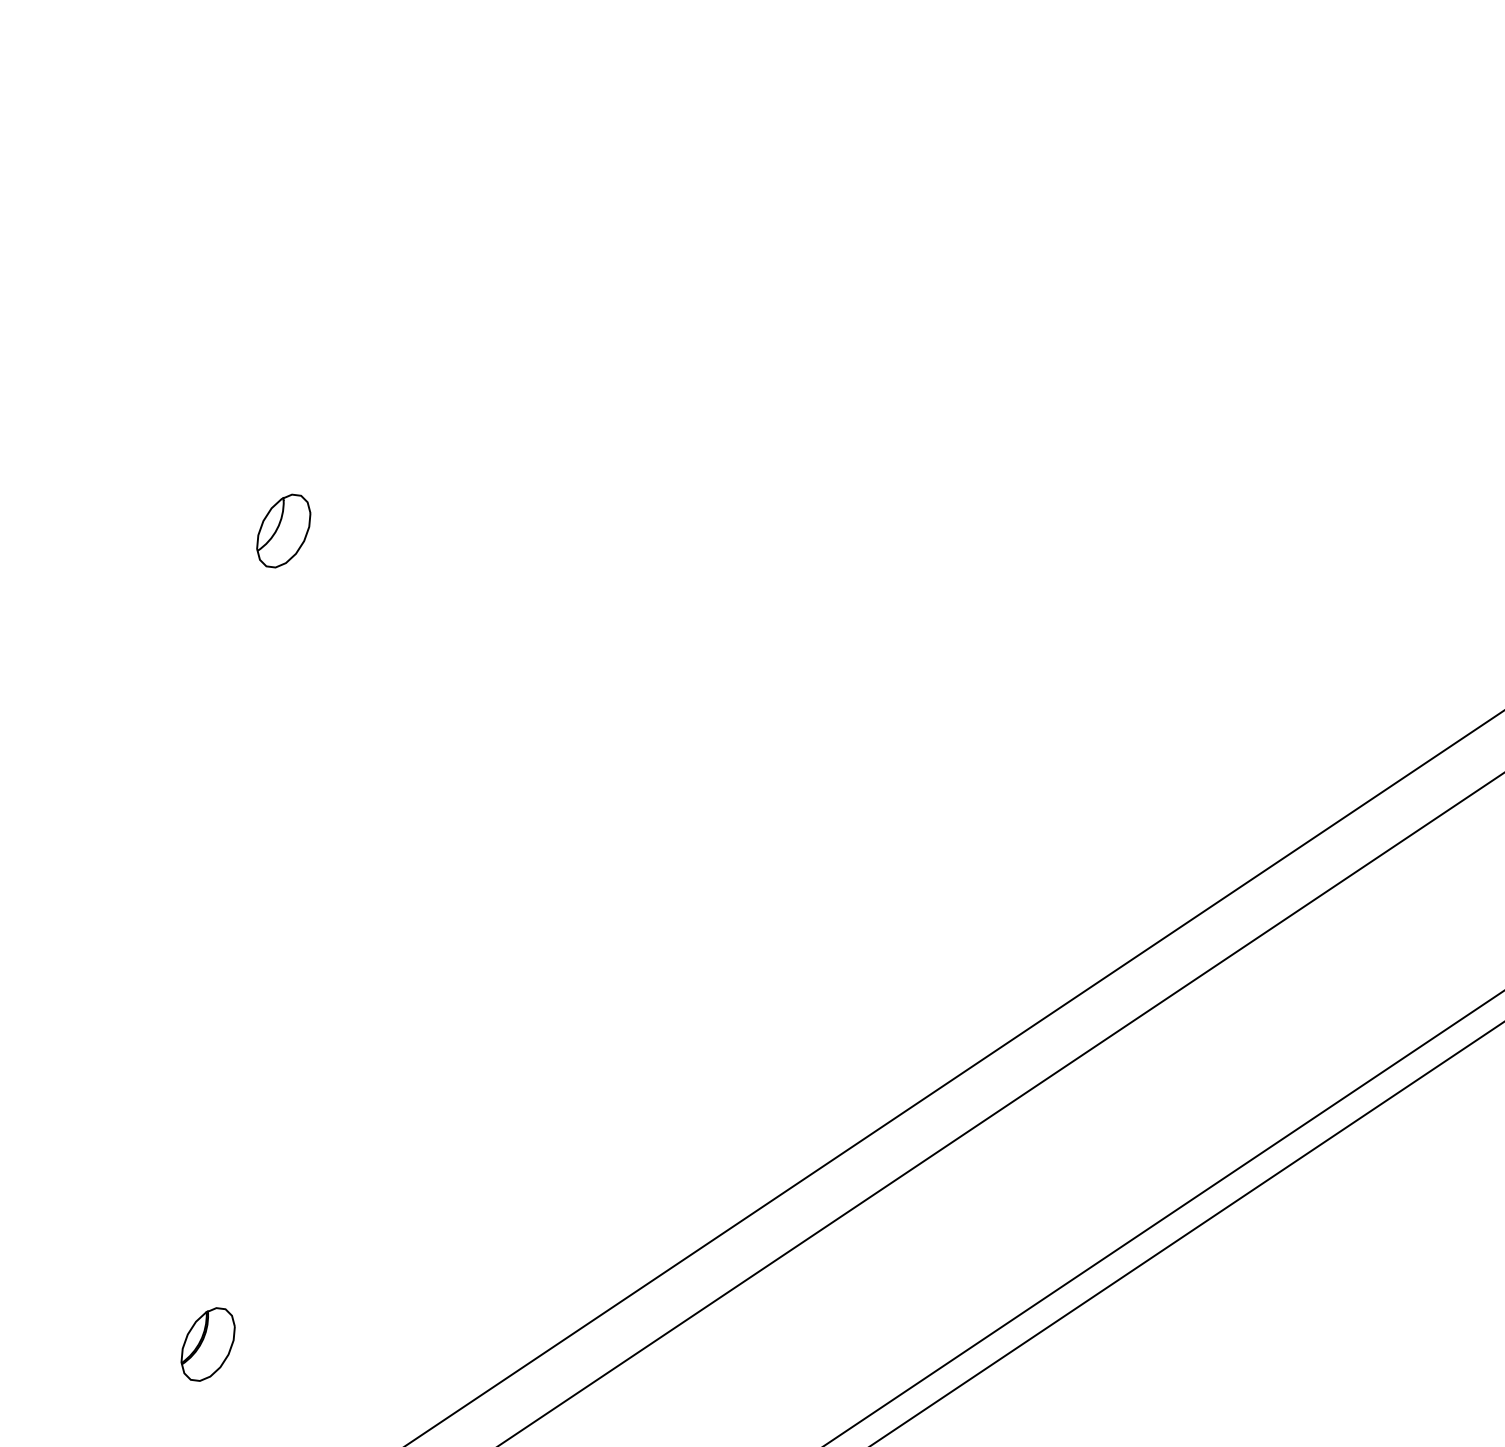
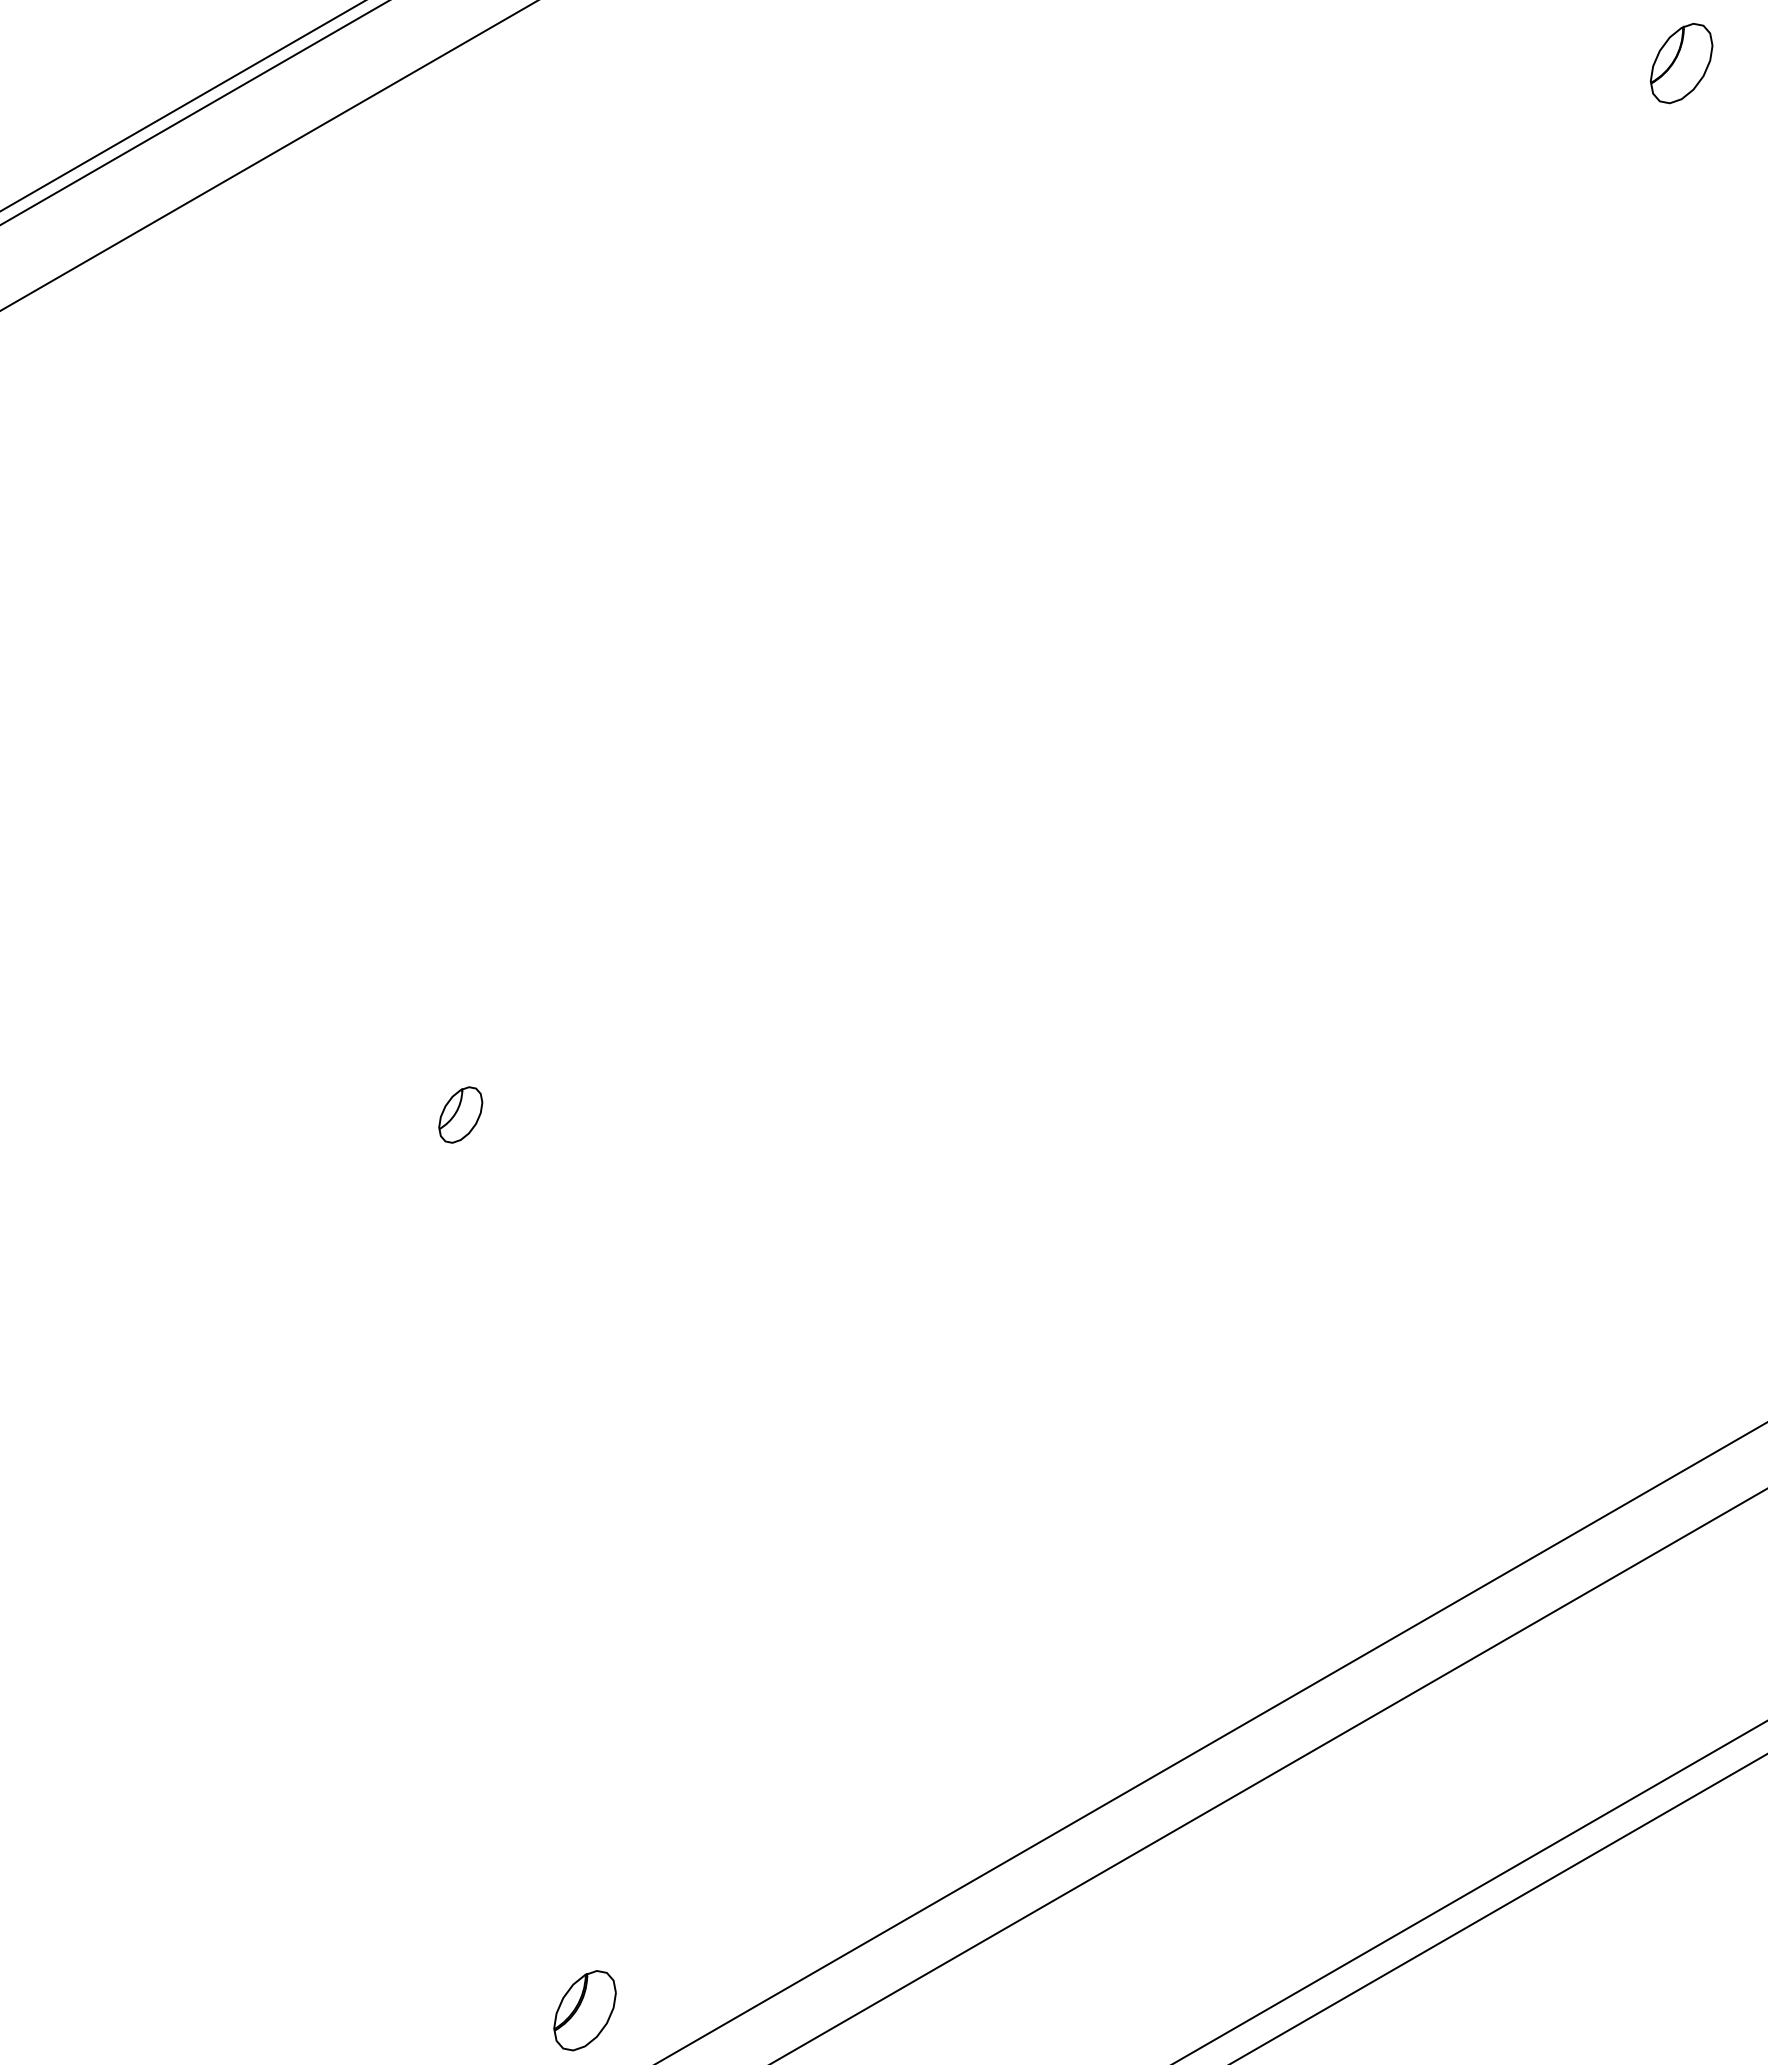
part: (283, 530) -> (460, 1114), size x0.7
part: (207, 1344) -> (584, 2010), moved

